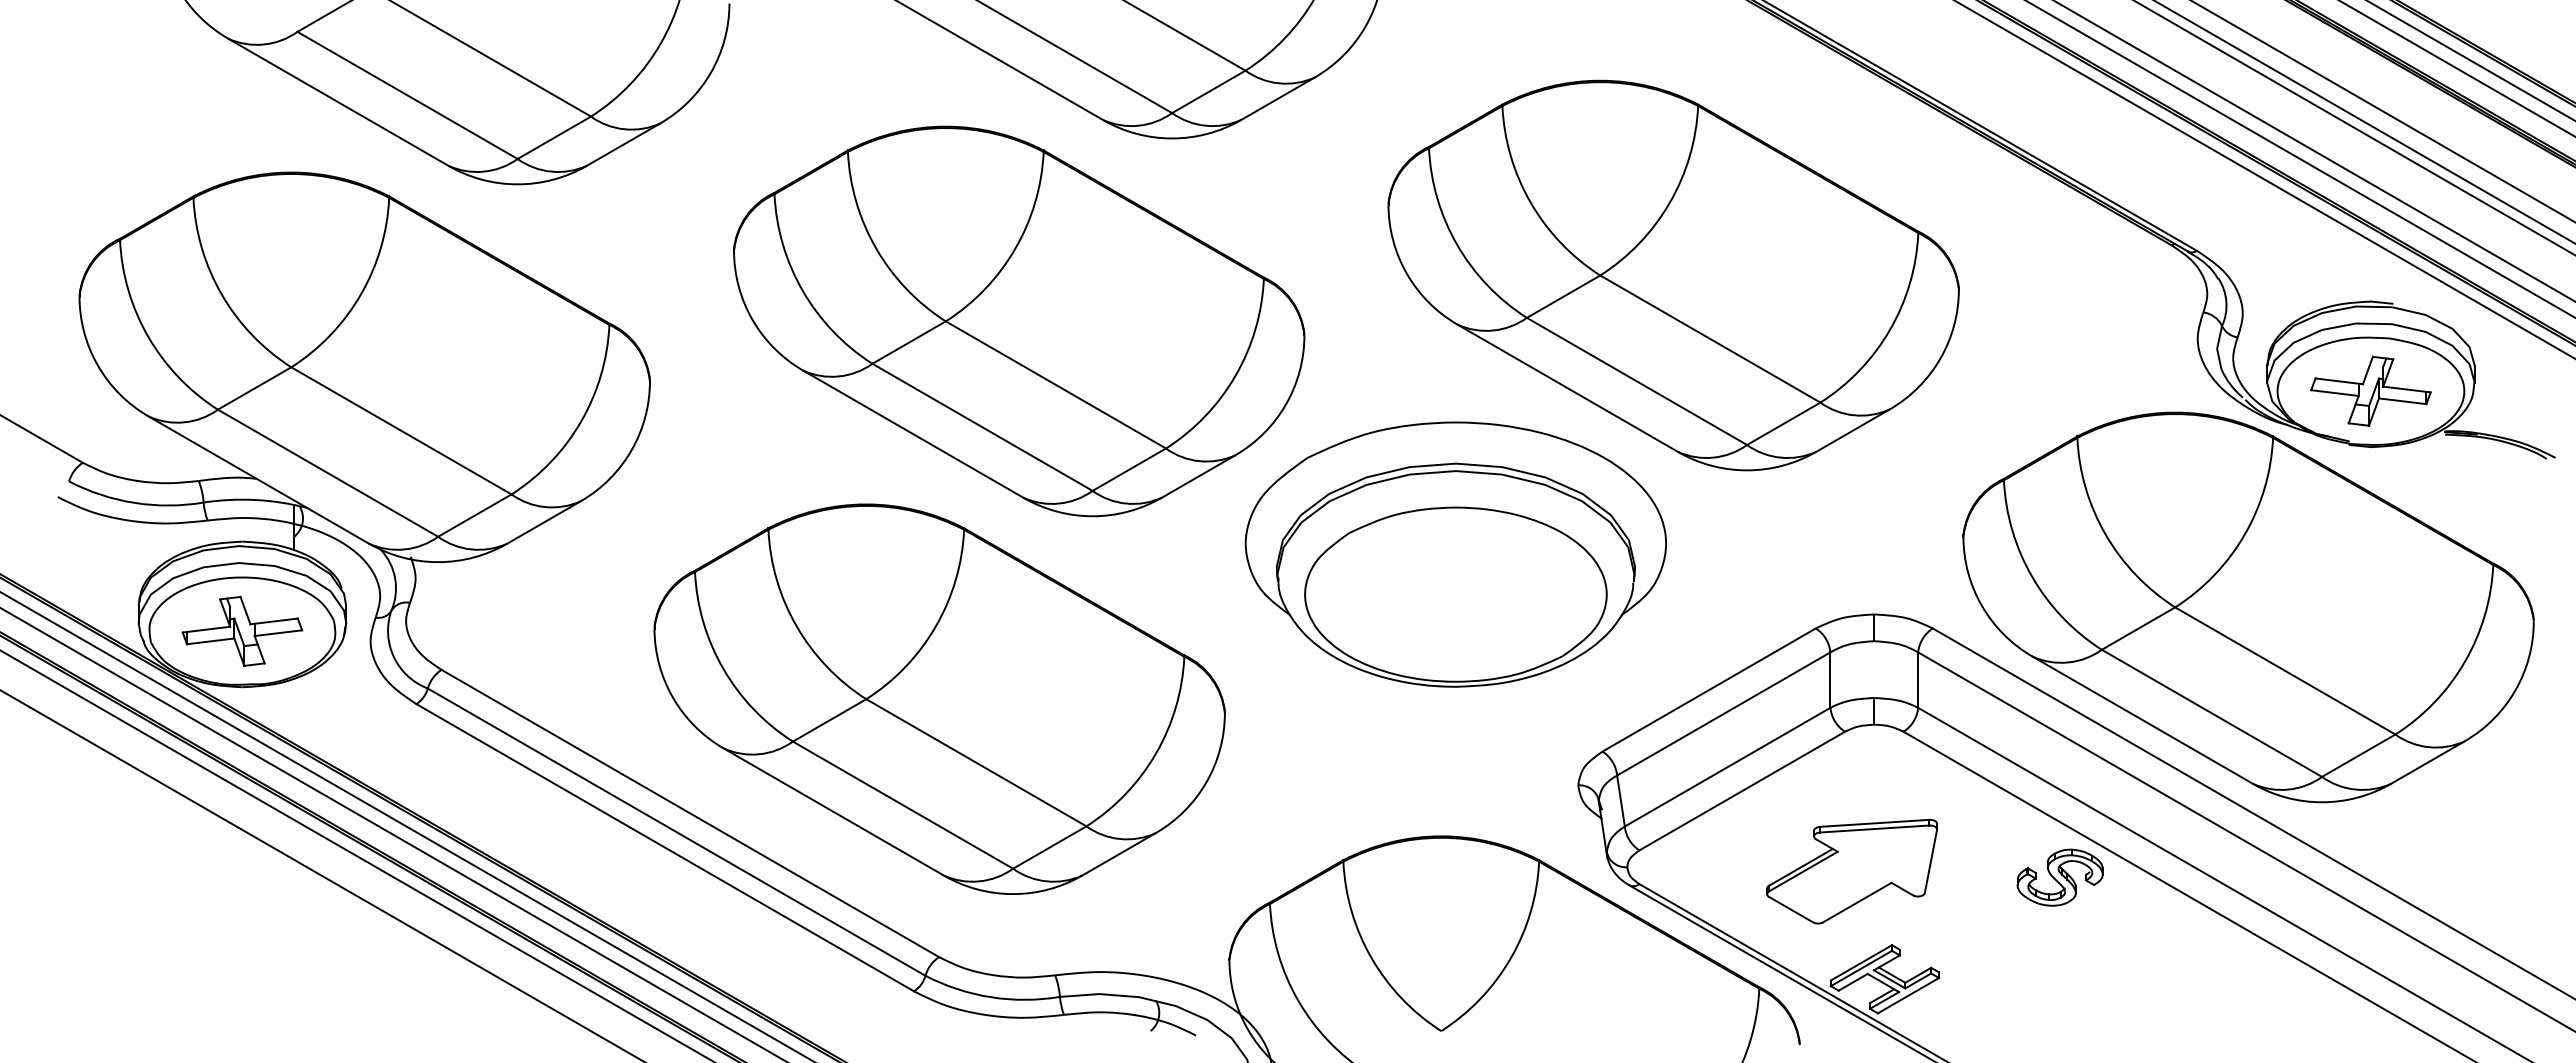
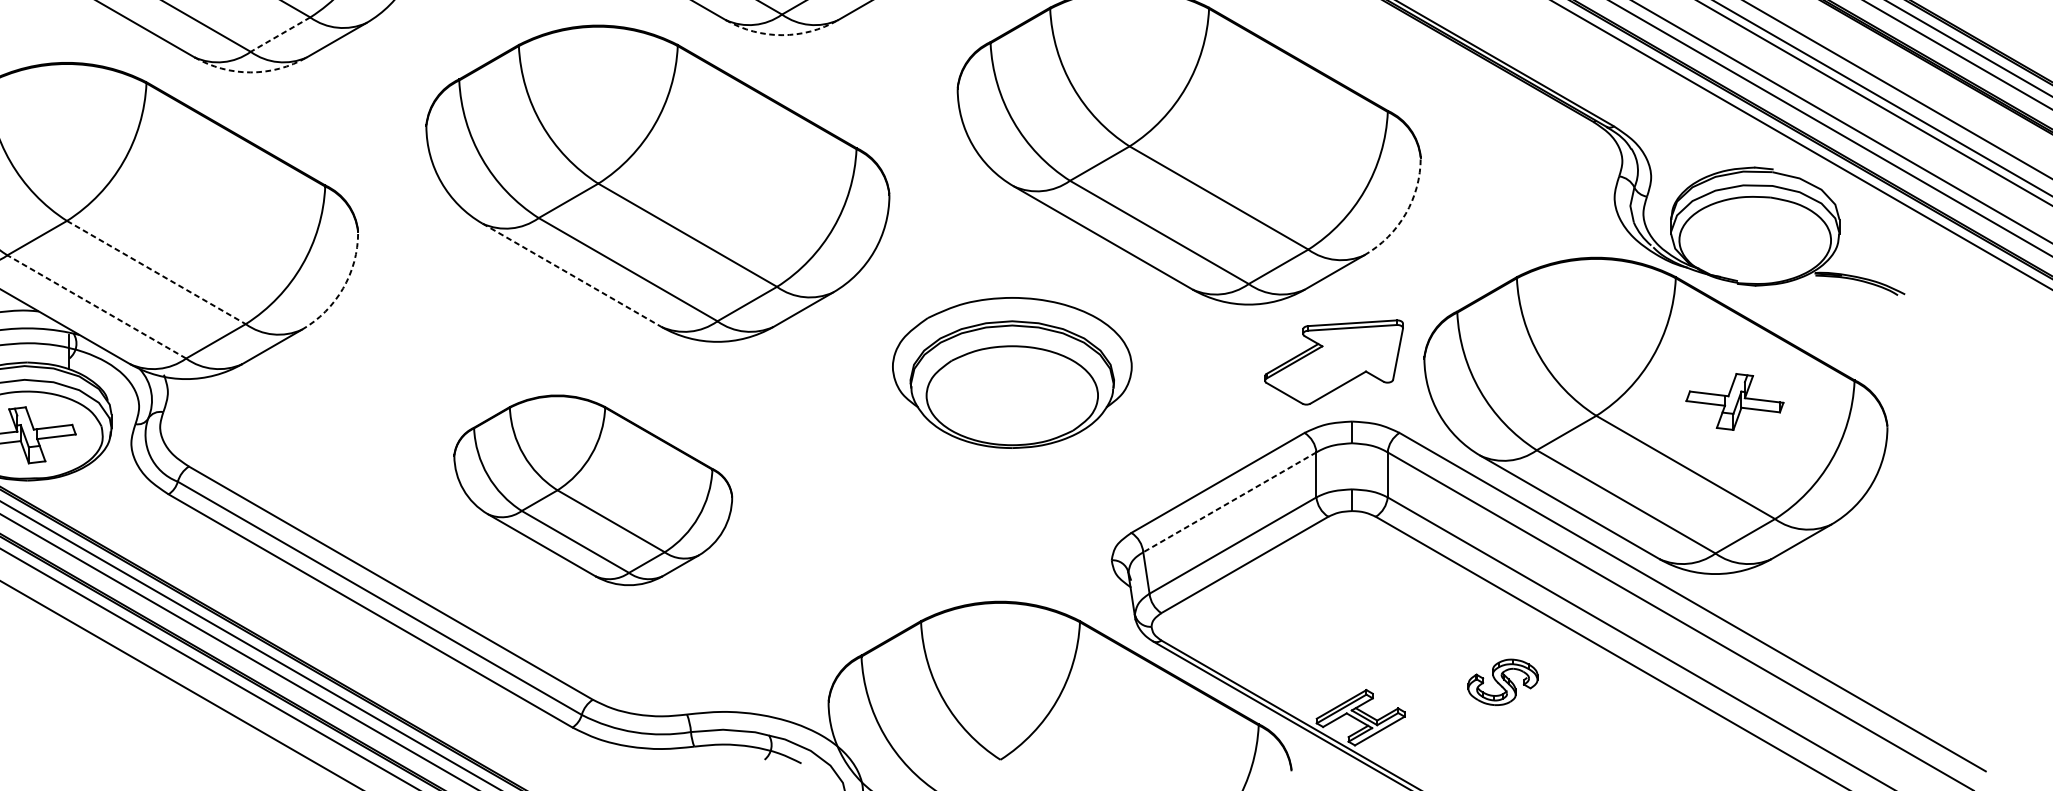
line: (553, 138) -> (279, 35), solid -> dashed
arc: (1172, 138) -> (782, 35), solid -> dashed
arc: (517, 184) -> (250, 72), solid -> dashed
arc: (1940, 358) -> (1405, 213), solid -> dashed
part: (2370, 390) -> (1734, 401), moved
line: (401, 431) -> (156, 273), solid -> dashed
line: (913, 434) -> (572, 275), solid -> dashed
arc: (631, 450) -> (343, 288), solid -> dashed
line: (327, 472) -> (96, 306), solid -> dashed
part: (1455, 554) -> (1012, 372), size x0.7
part: (939, 698) -> (593, 489), size x0.6
line: (1723, 714) -> (1229, 502), solid -> dashed
part: (1851, 871) -> (1333, 362), moved
part: (2059, 877) -> (1502, 682), moved

